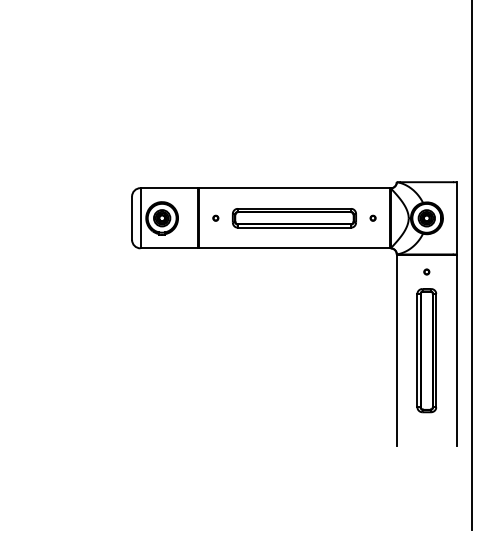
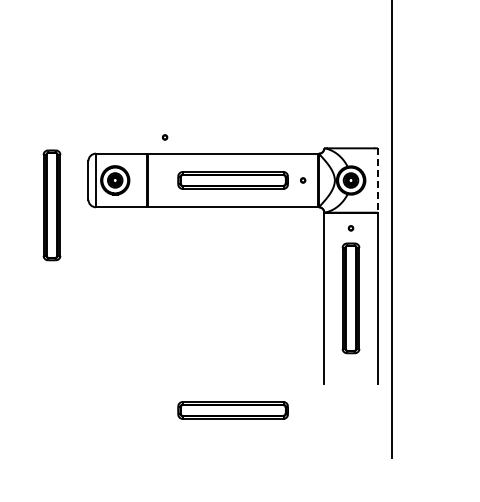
part: (215, 218) -> (164, 137), moved
line: (456, 219) -> (377, 181), solid -> dashed
part: (90, 246) -> (51, 205), added
part: (293, 476) -> (232, 410), added

